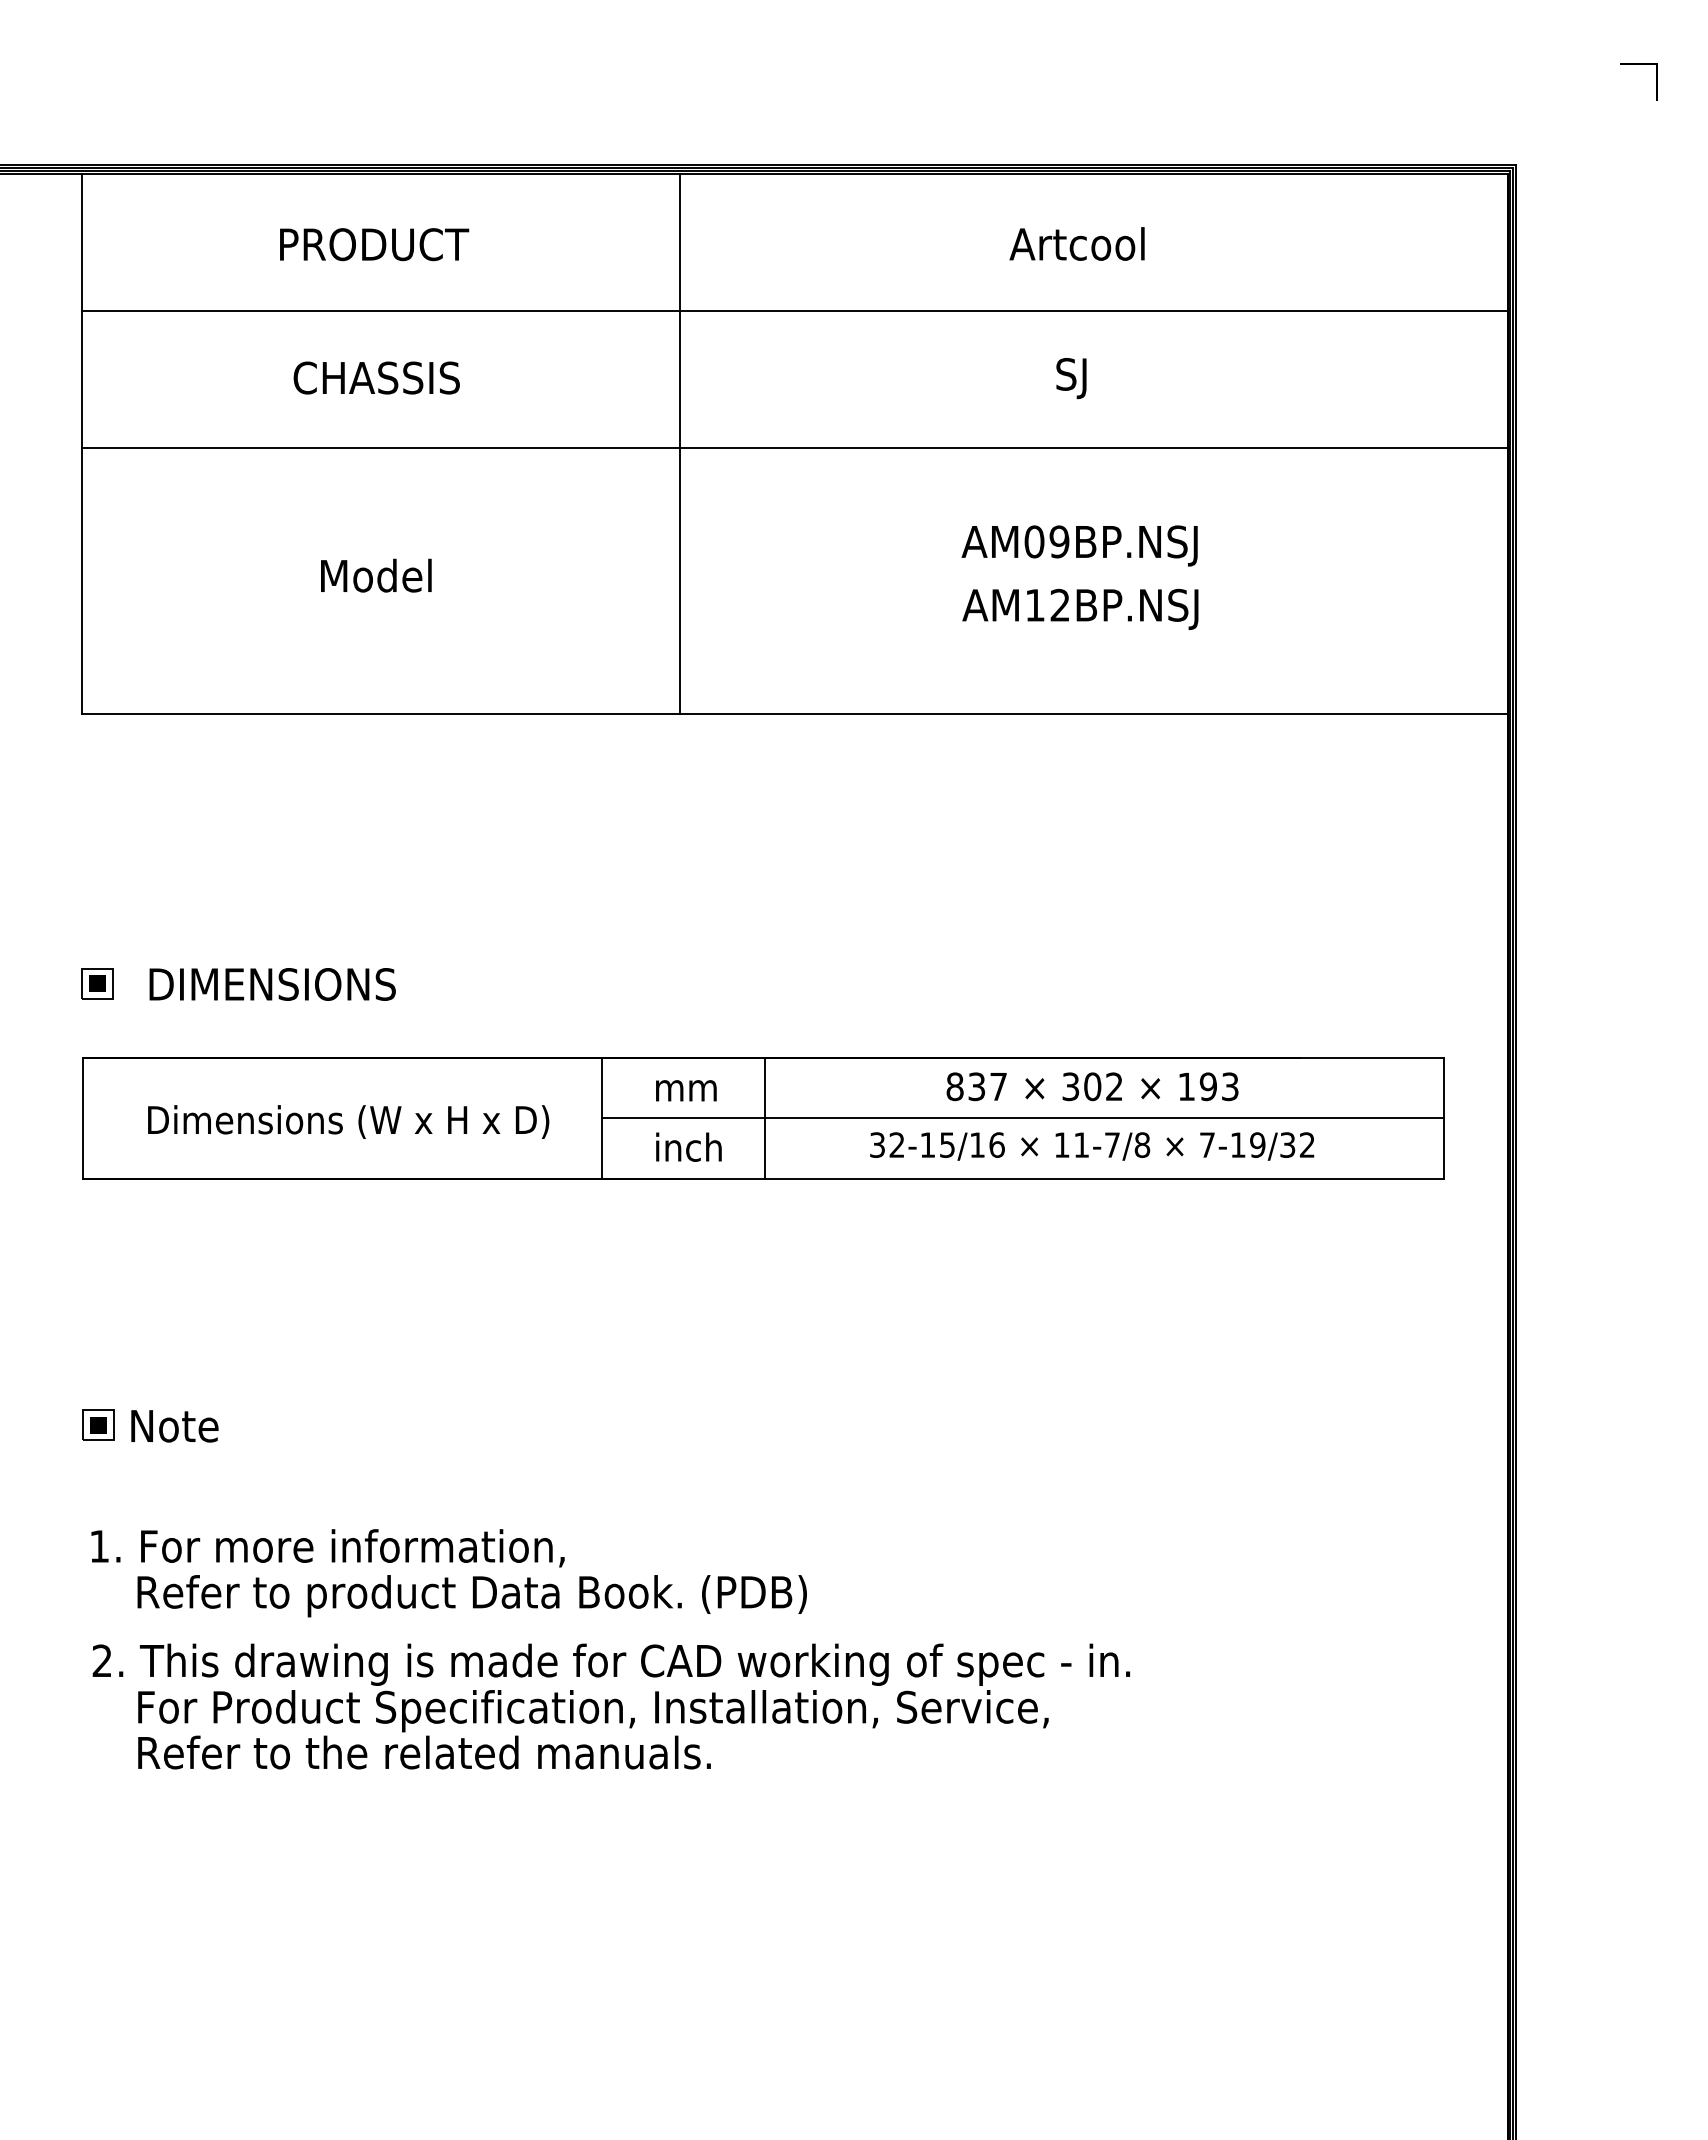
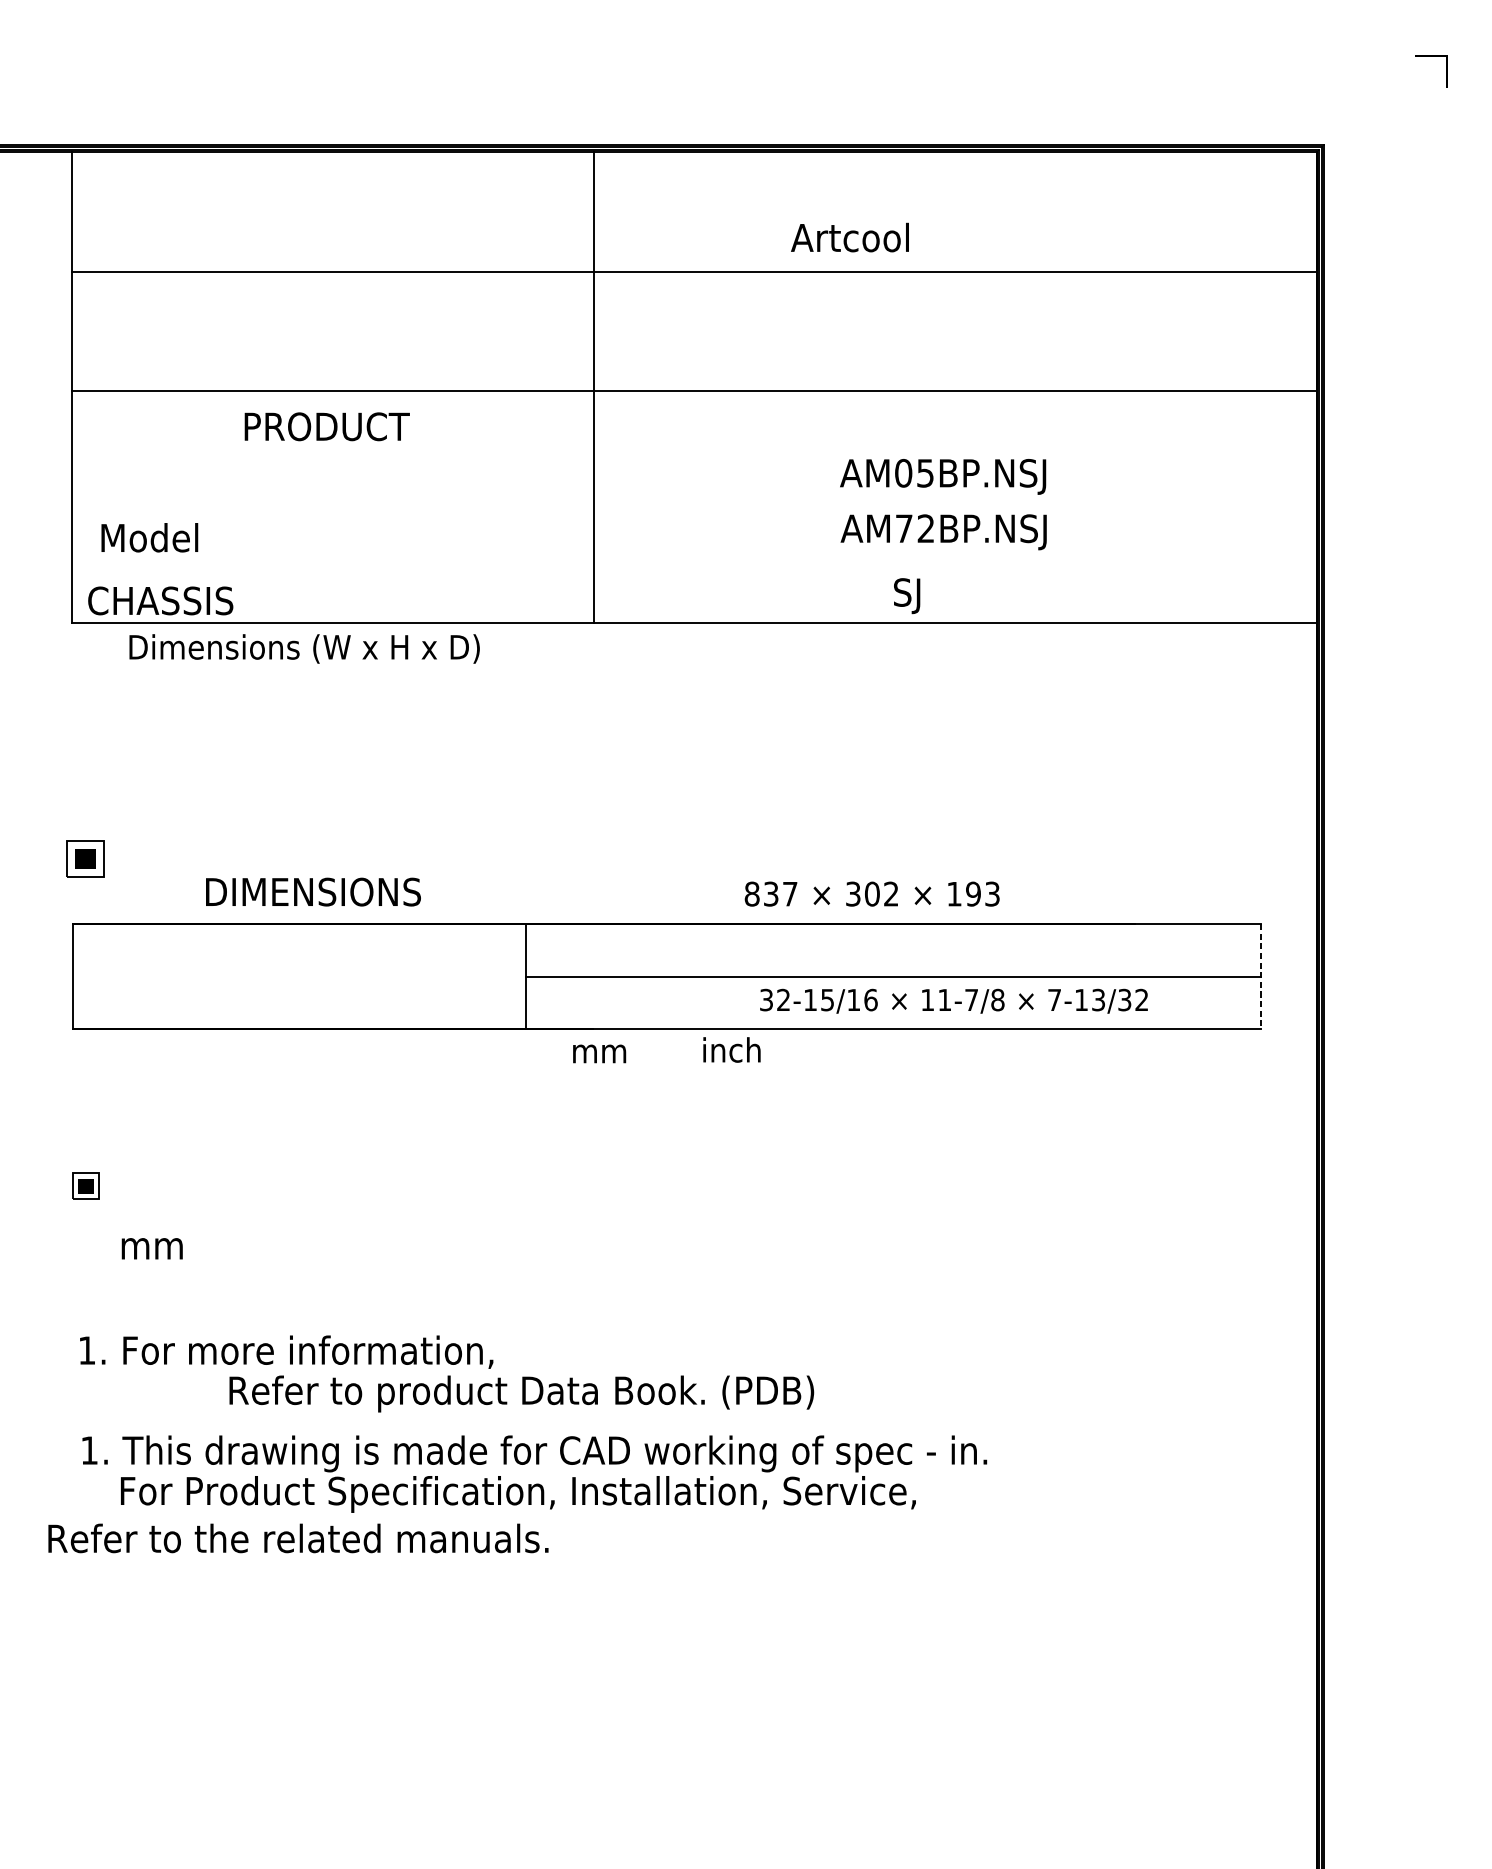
text: (1076, 243) -> (849, 237), moved
text: (374, 244) -> (327, 426), moved
text: (376, 377) -> (160, 600), moved
text: (1071, 378) -> (907, 596), moved
text: (1059, 541) -> (925, 472), AM09BP.NSJ -> AM05BP.NSJ
text: (376, 575) -> (149, 537), moved
text: (1035, 605) -> (904, 528), AM12BP.NSJ -> AM72BP.NSJ
part: (97, 983) -> (85, 858), size x1.4
text: (272, 984) -> (313, 892), moved
text: (1092, 1086) -> (872, 893), moved
text: (686, 1090) -> (599, 1053), moved
line: (764, 1118) -> (667, 976), removed
line: (1444, 1118) -> (1261, 976), solid -> dashed
text: (348, 1121) -> (304, 648), moved
text: (1257, 1144) -> (1098, 999), 7-19/32 -> 7-13/32
text: (688, 1146) -> (731, 1049), moved
part: (98, 1424) -> (86, 1185), moved
text: (174, 1426) -> (152, 1245), Note -> mm
text: (471, 1596) -> (521, 1394), moved
text: (101, 1660) -> (88, 1450), 2. -> 1.
text: (424, 1752) -> (298, 1538), moved

